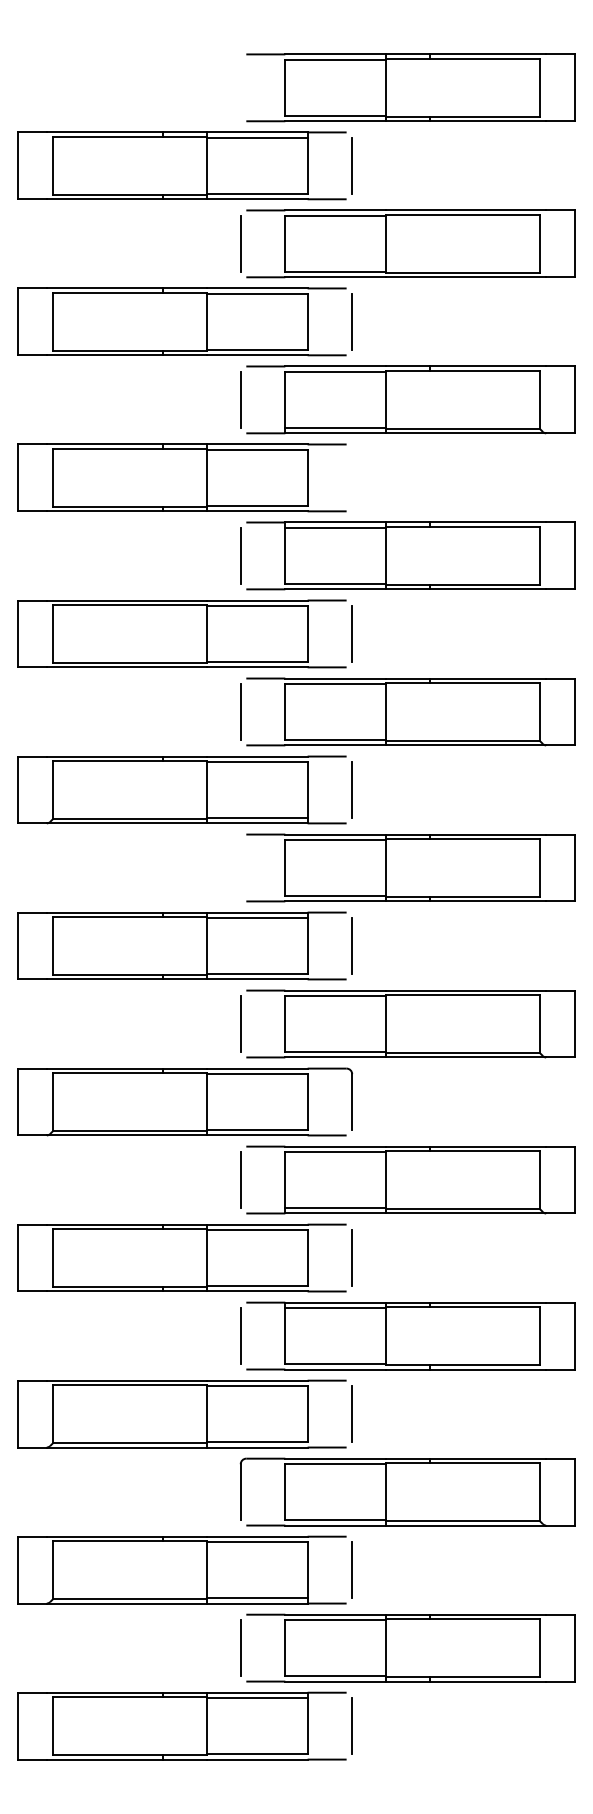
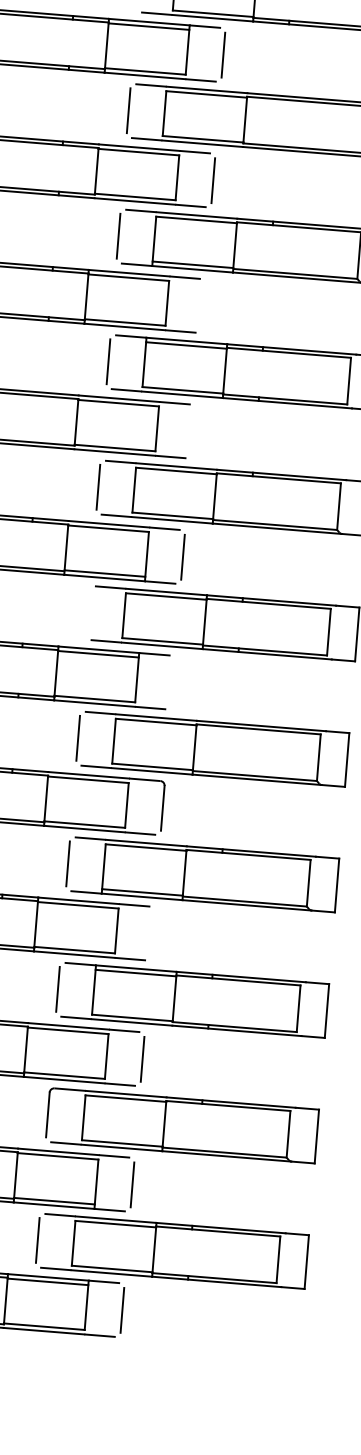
line: (352, 633) -> (193, 431), removed
line: (352, 945) -> (173, 682), removed
line: (352, 1257) -> (152, 933), removed

